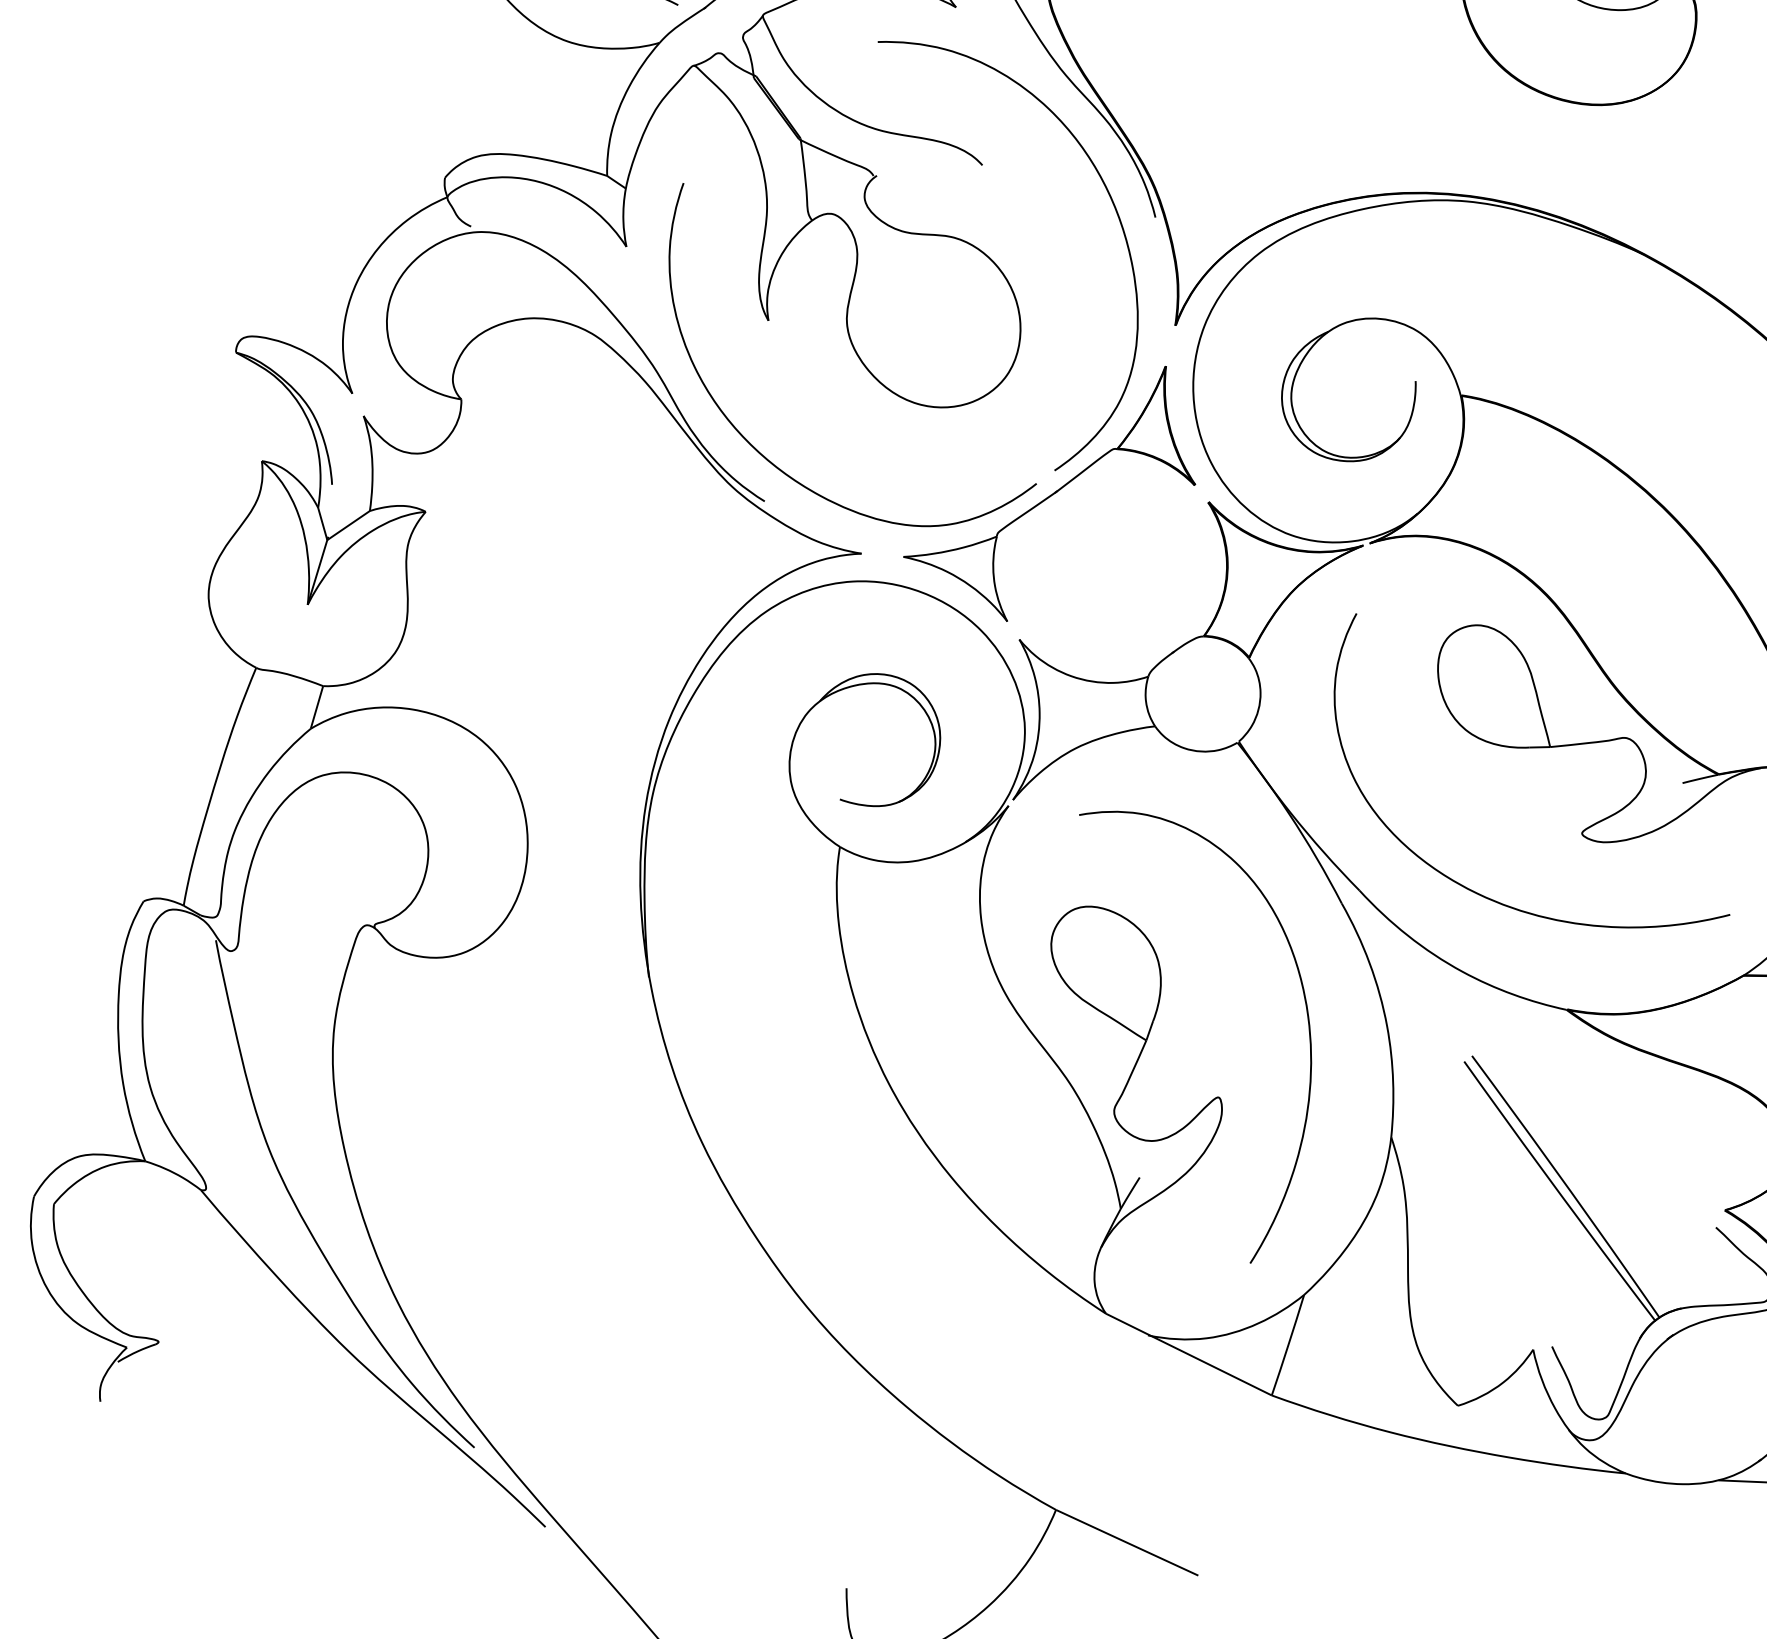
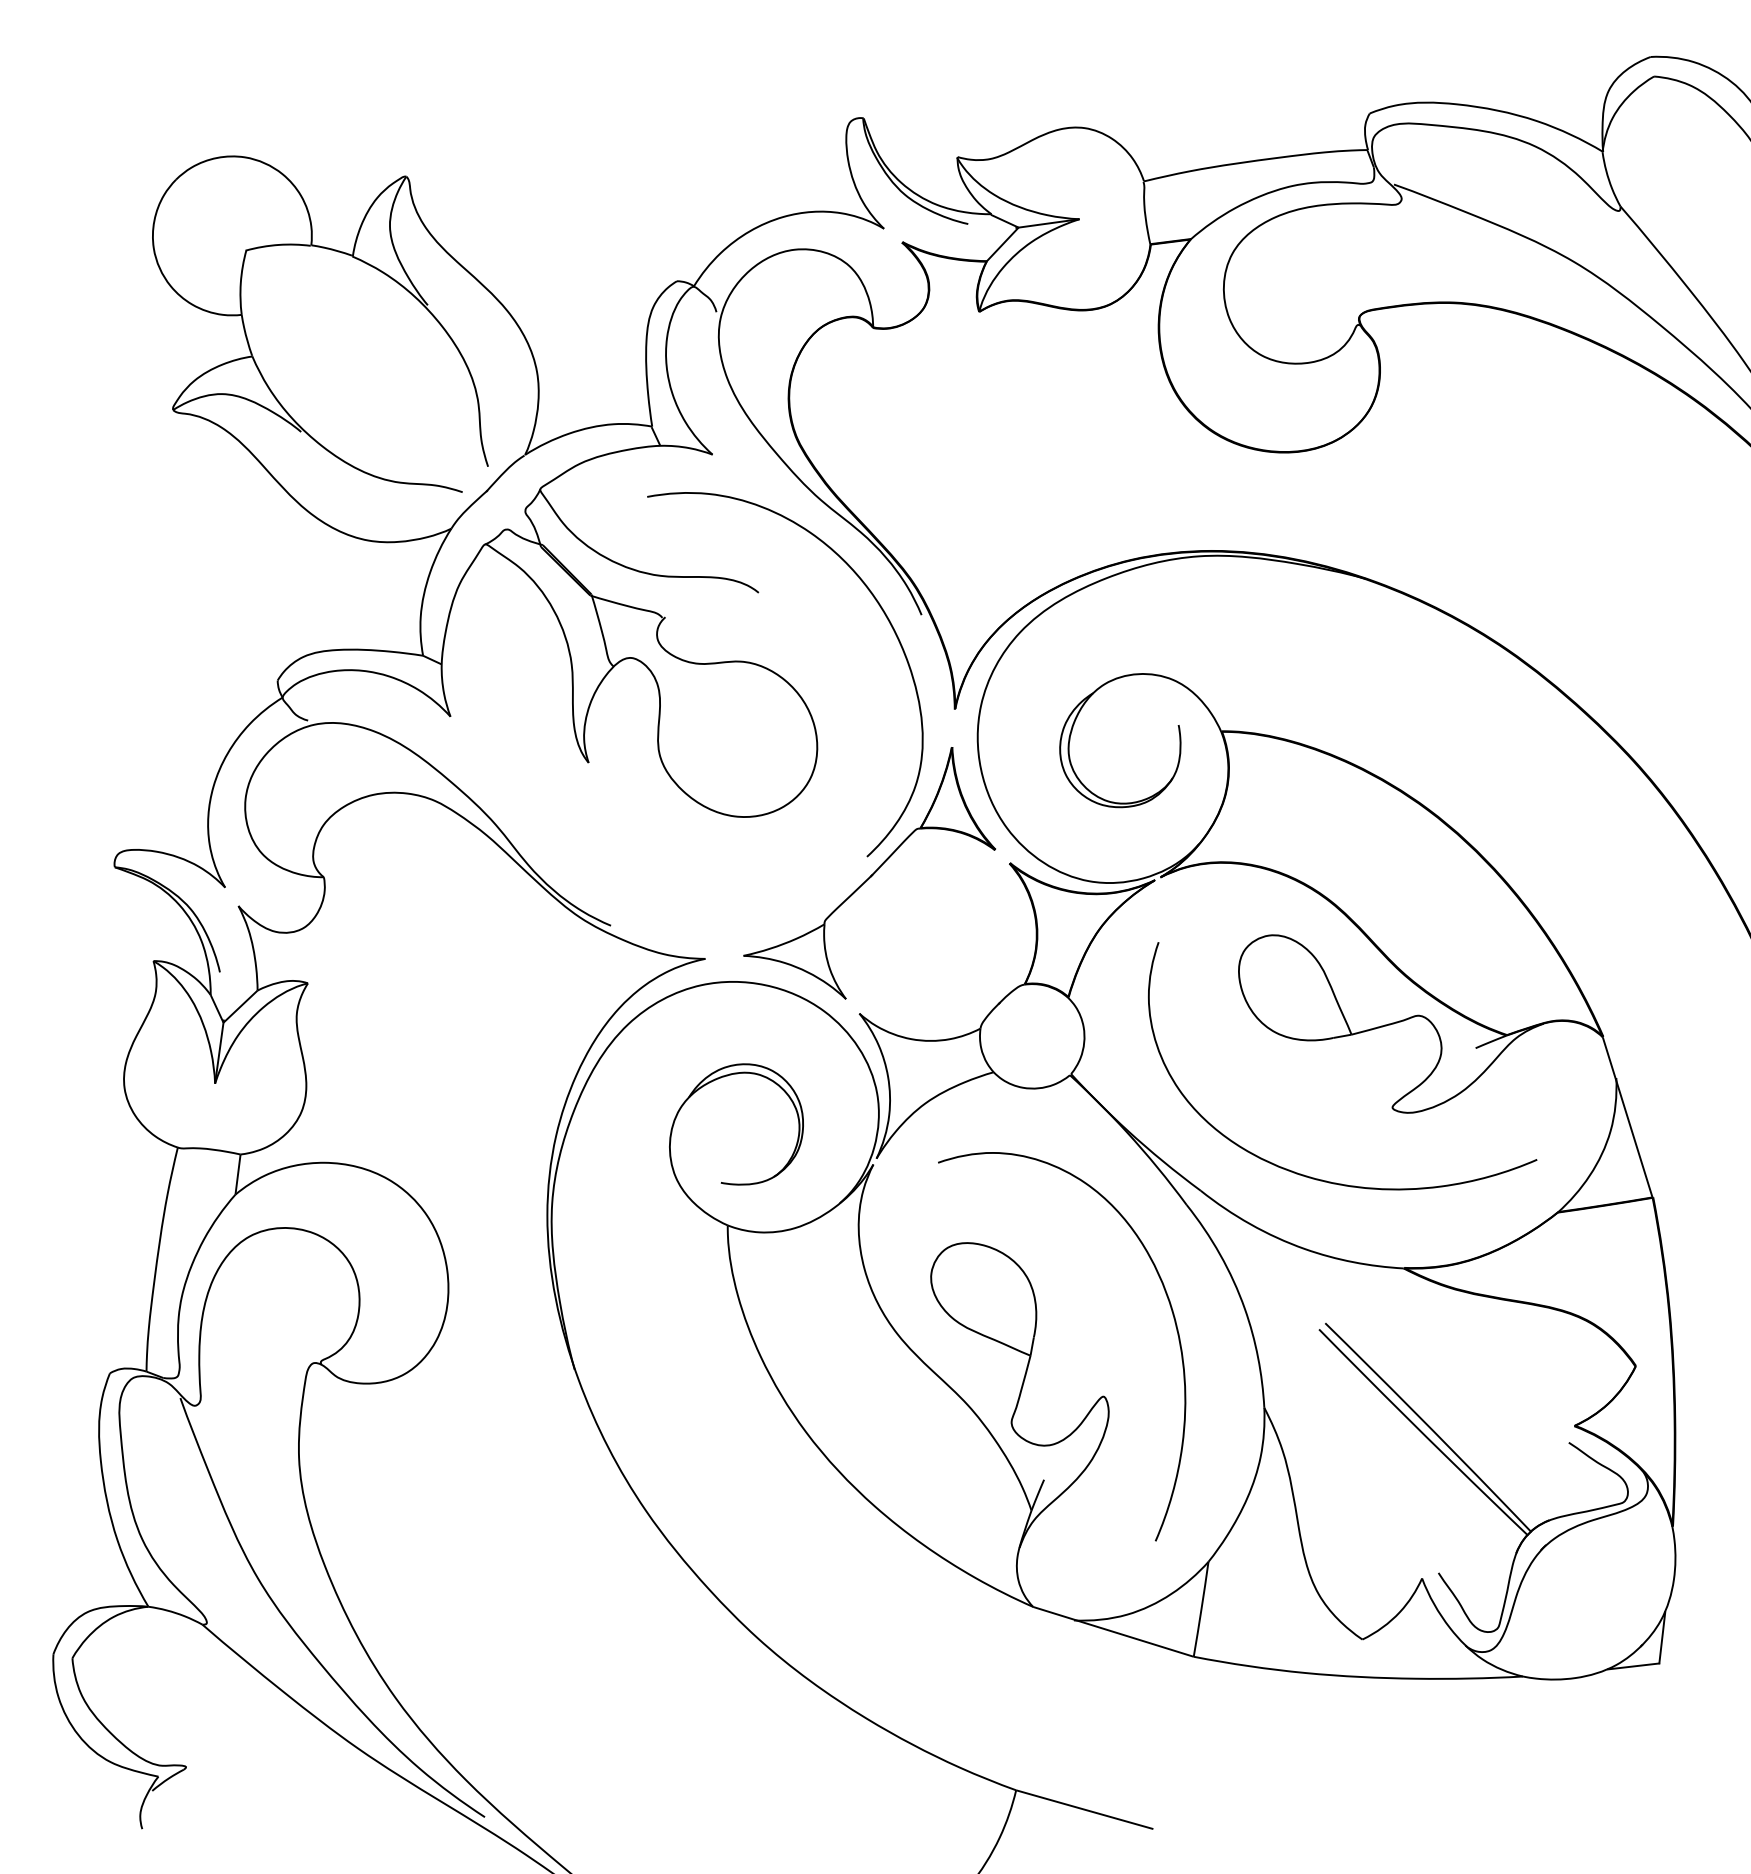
curve: (772, 462) -> (612, 889), removed

